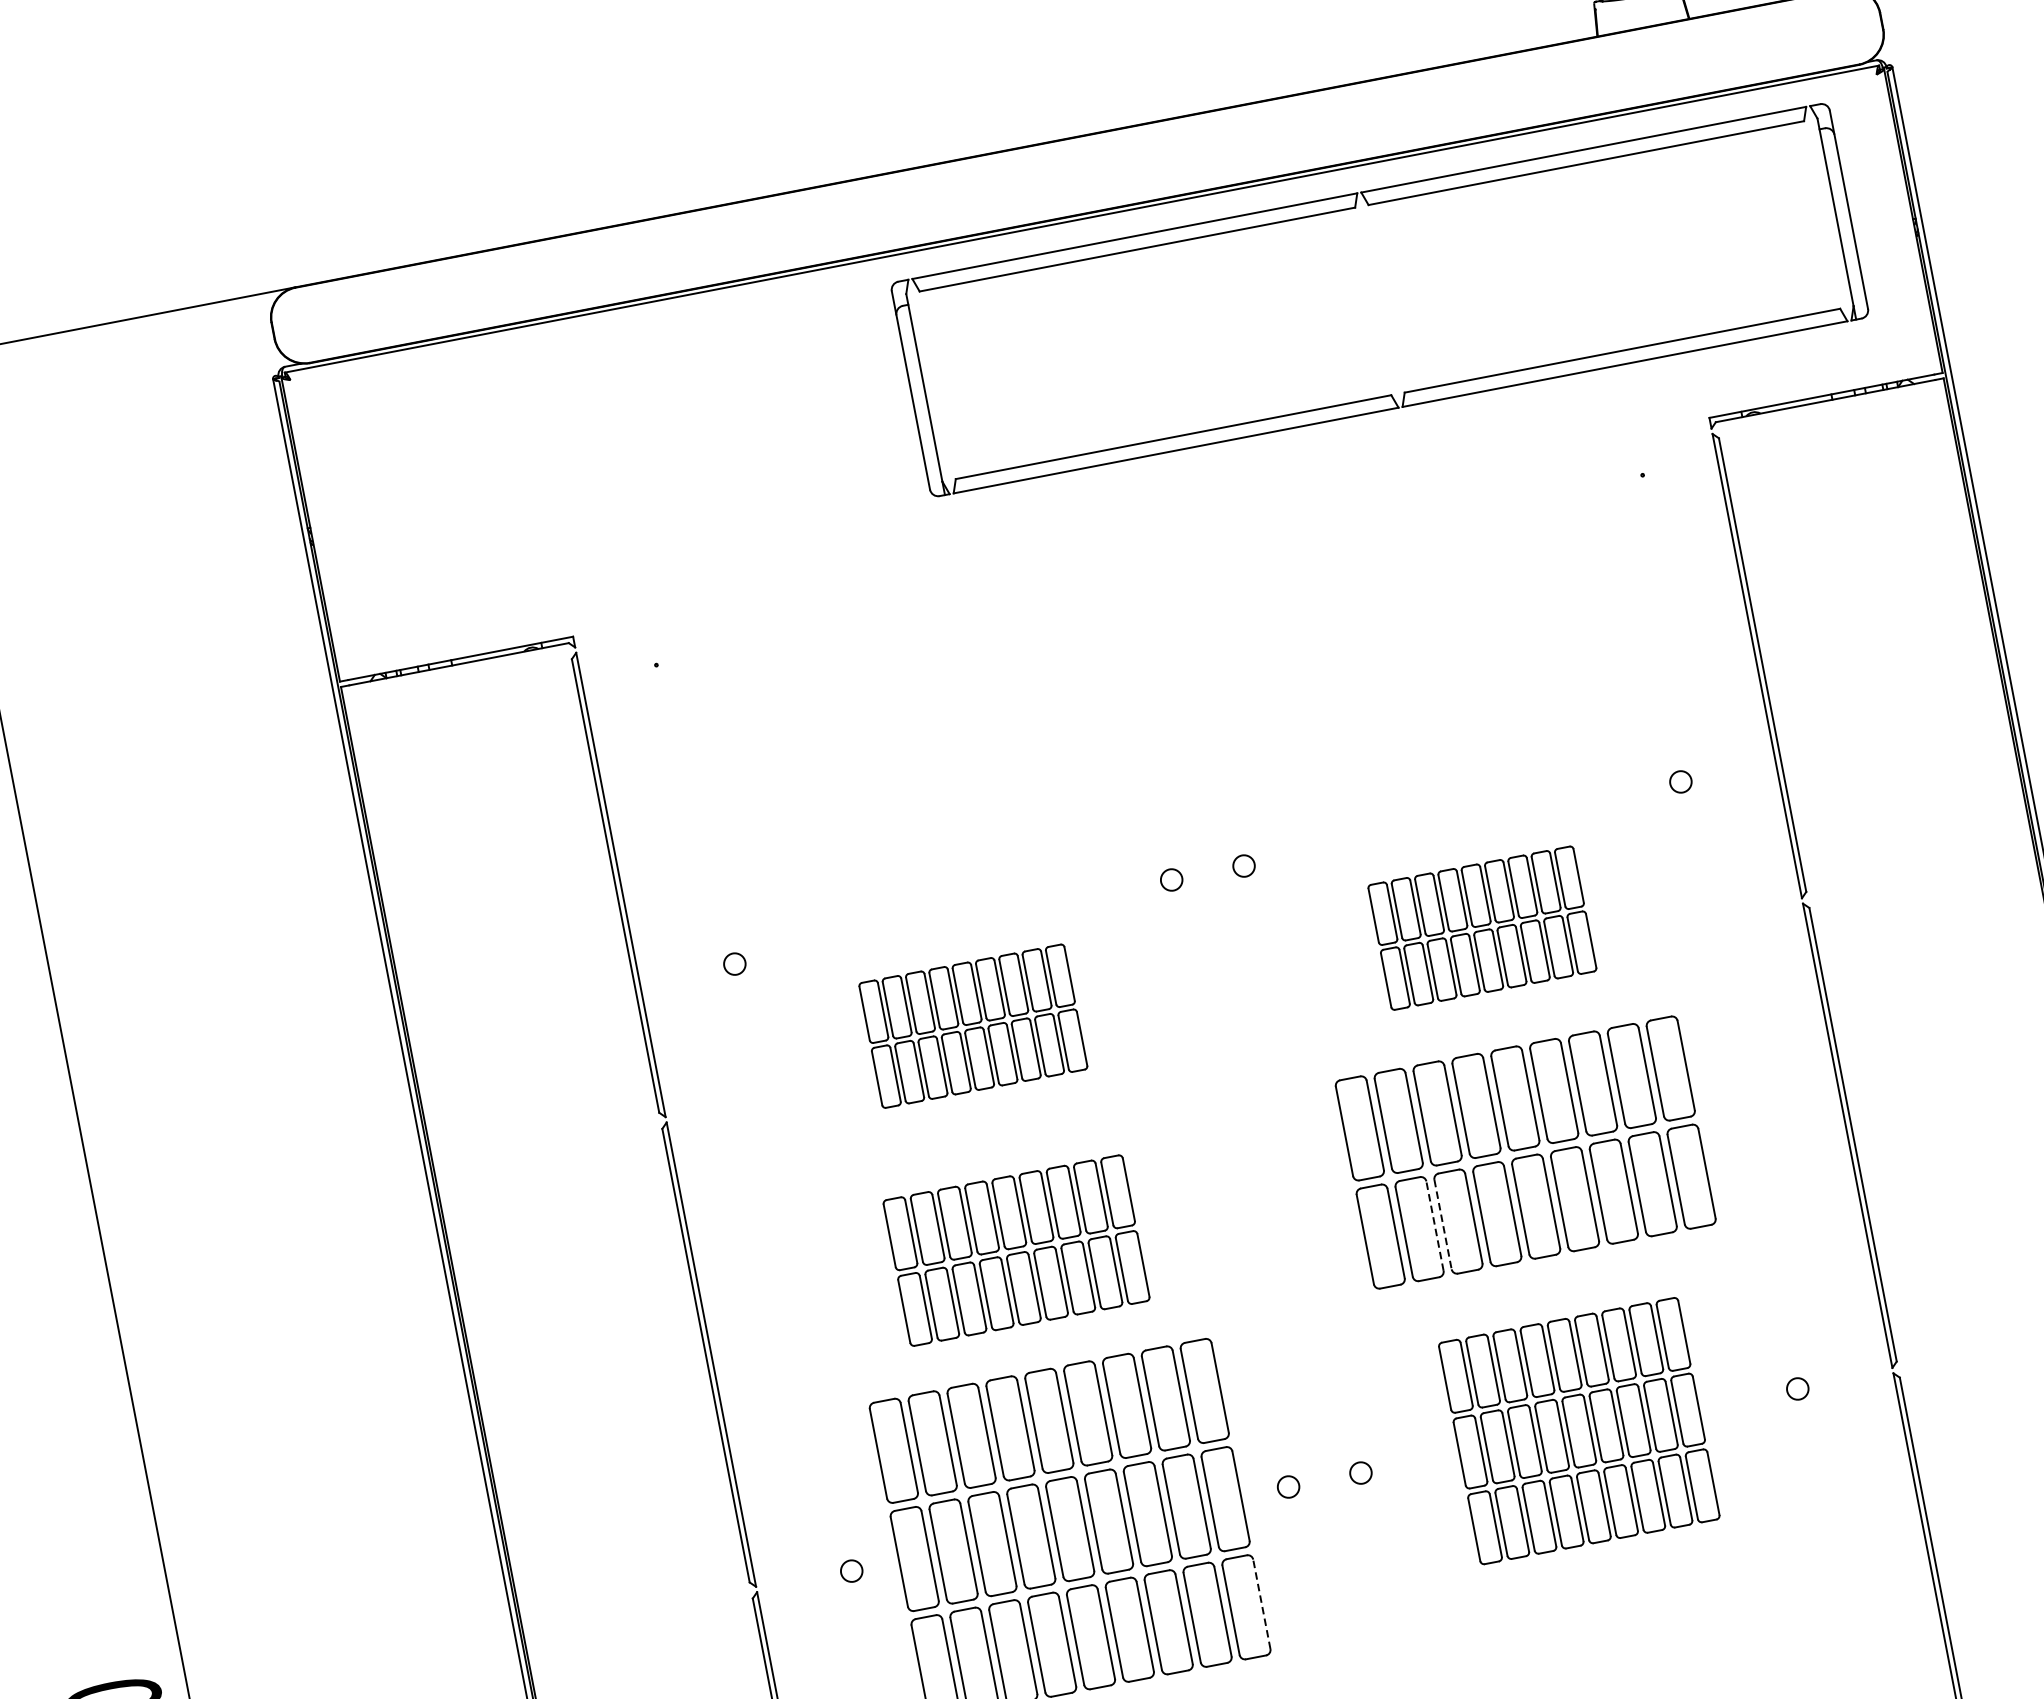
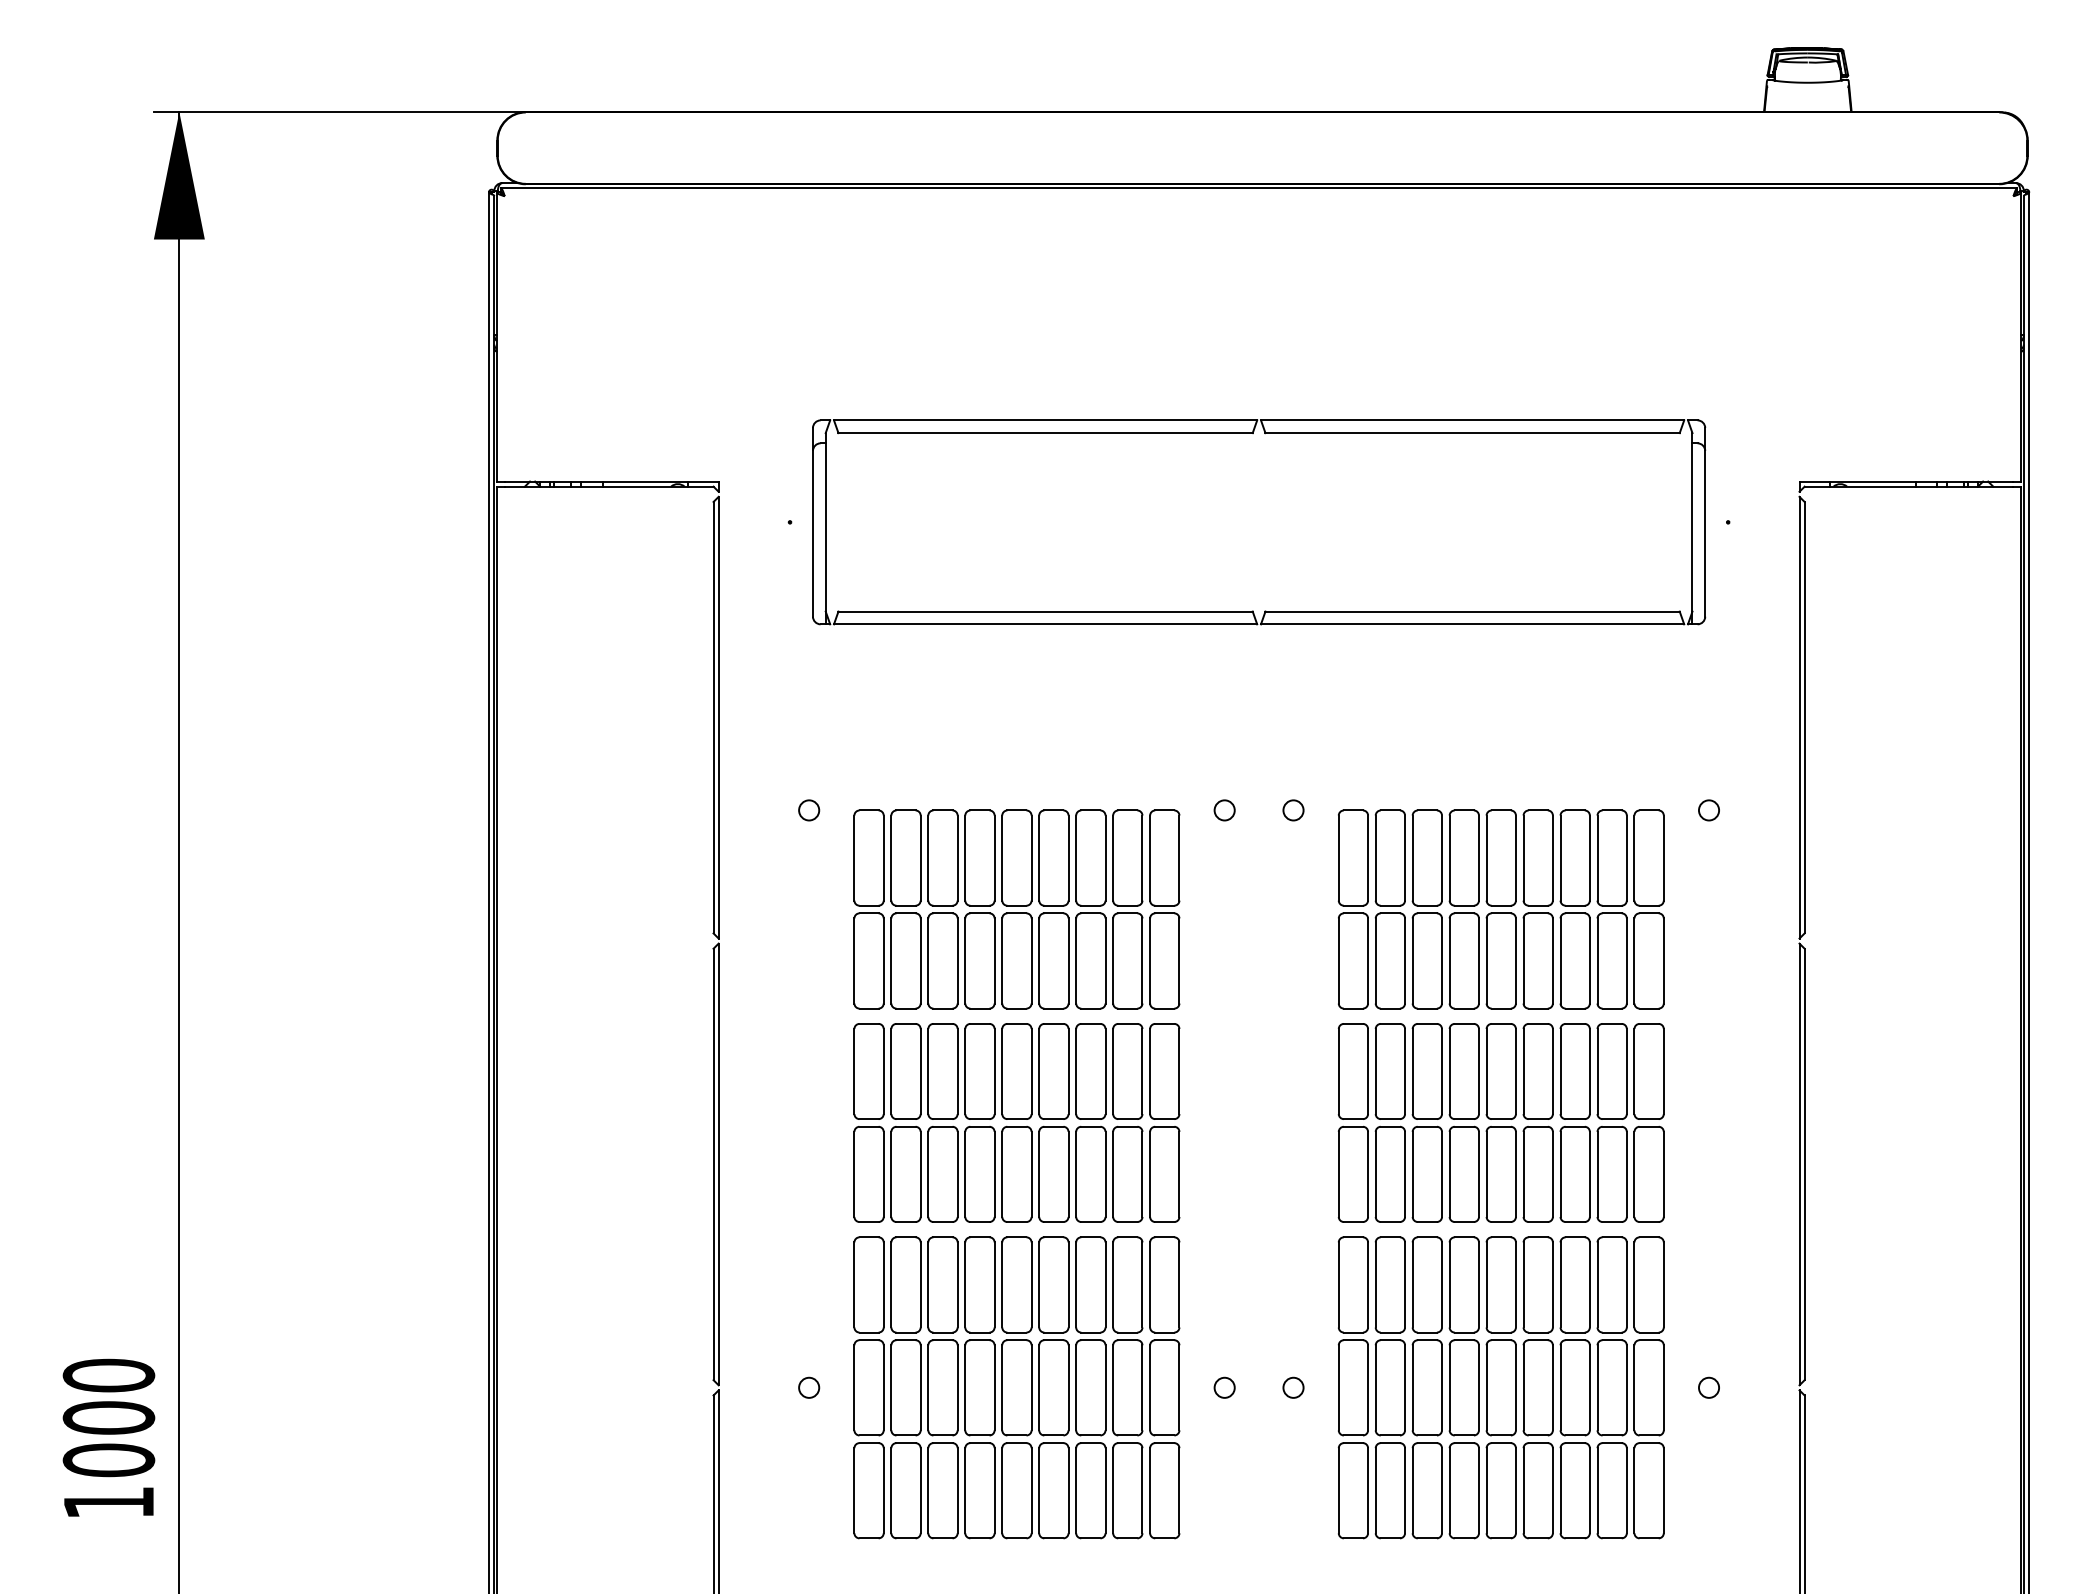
part: (1403, 391) -> (1264, 610), moved
part: (1481, 928) -> (1500, 909), size x1.67
part: (972, 1026) -> (1016, 909), size x1.67
line: (1442, 1224) -> (1412, 1174), dashed -> solid
line: (1435, 1226) -> (1405, 1174), dashed -> solid
part: (1016, 1250) -> (1016, 1122), size x1.43
part: (1578, 1430) -> (1500, 1387), size x1.43
line: (1261, 1604) -> (1179, 1490), dashed -> solid

